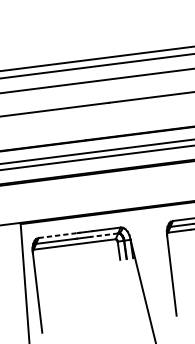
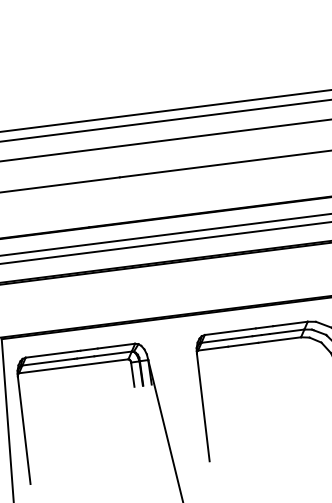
line: (104, 234) -> (113, 353), dashed -> solid
line: (58, 235) -> (52, 354), dashed -> solid

